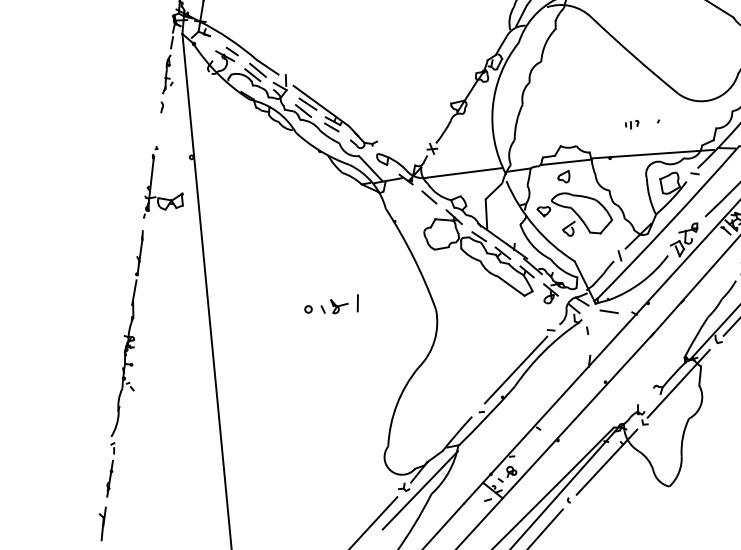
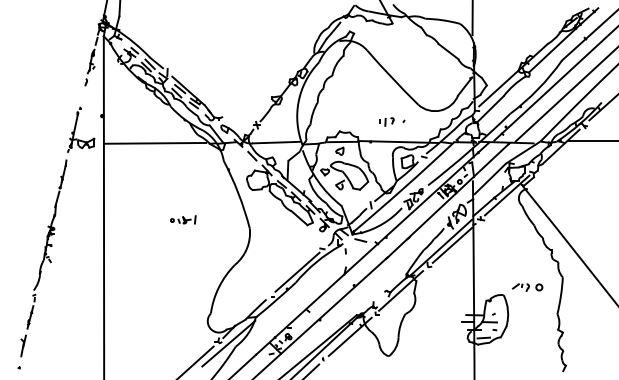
part: (631, 124) -> (386, 121), size x1.67
line: (277, 190) -> (155, 142), added
part: (332, 305) -> (183, 219), size x0.71

